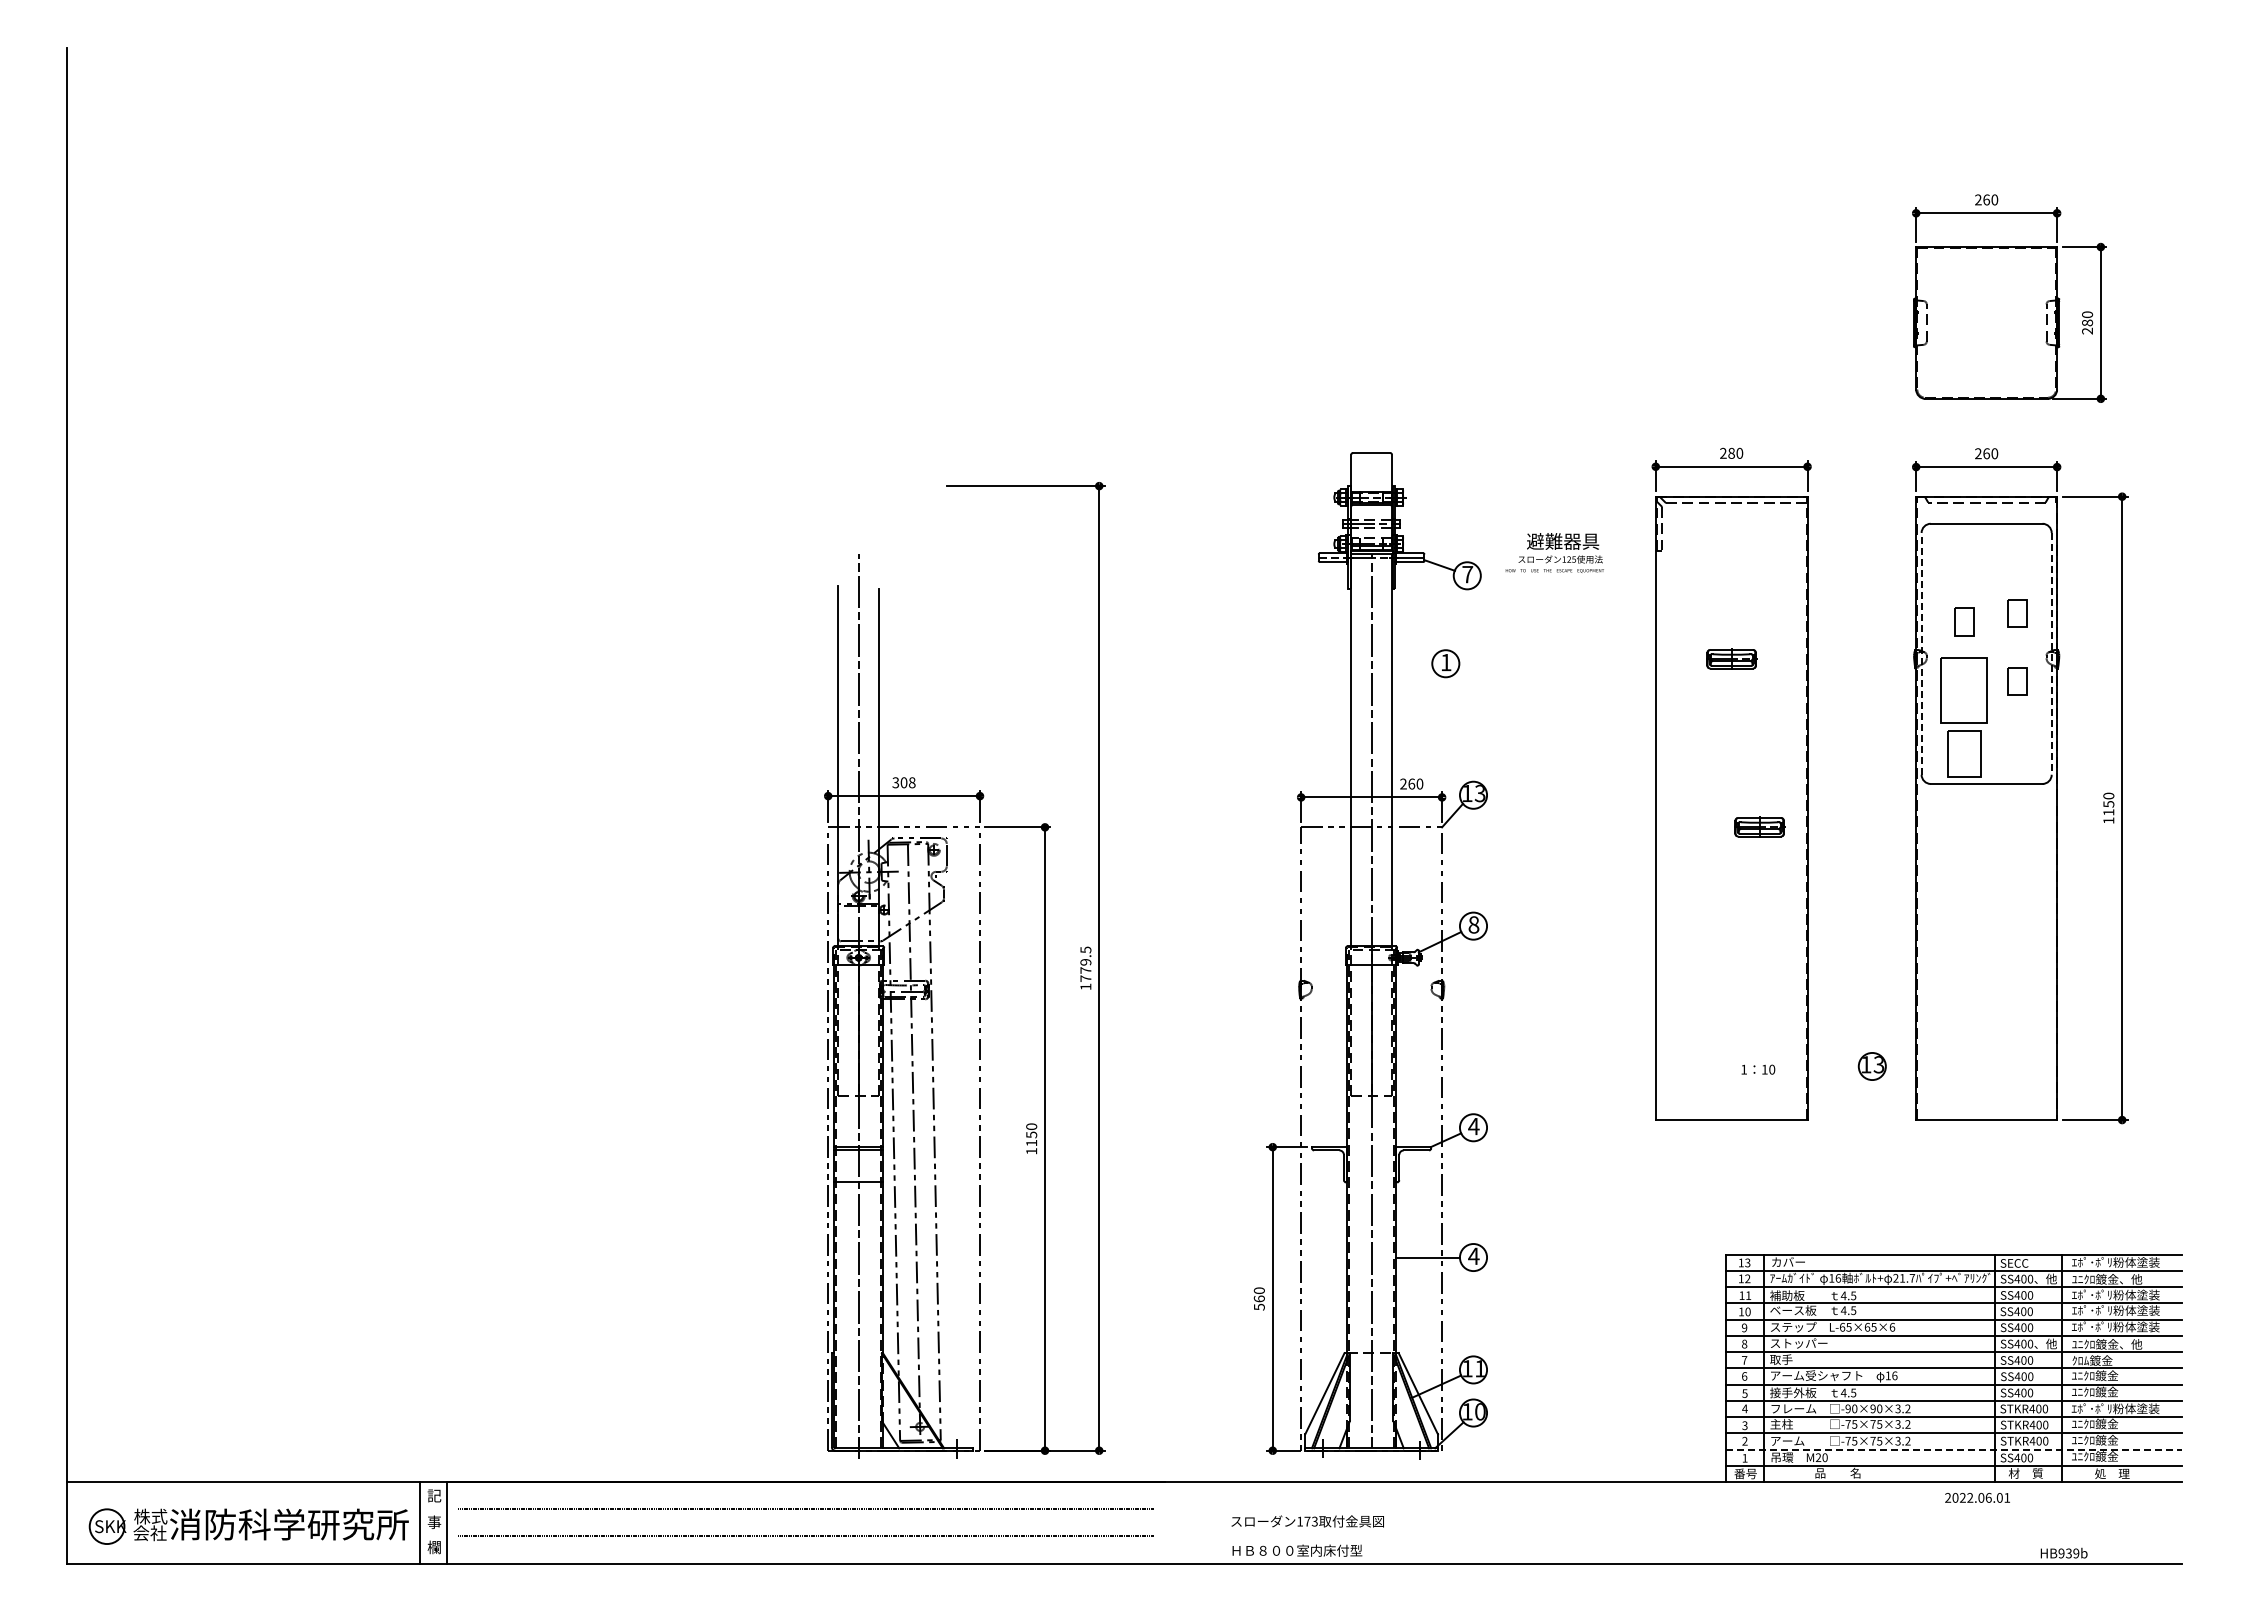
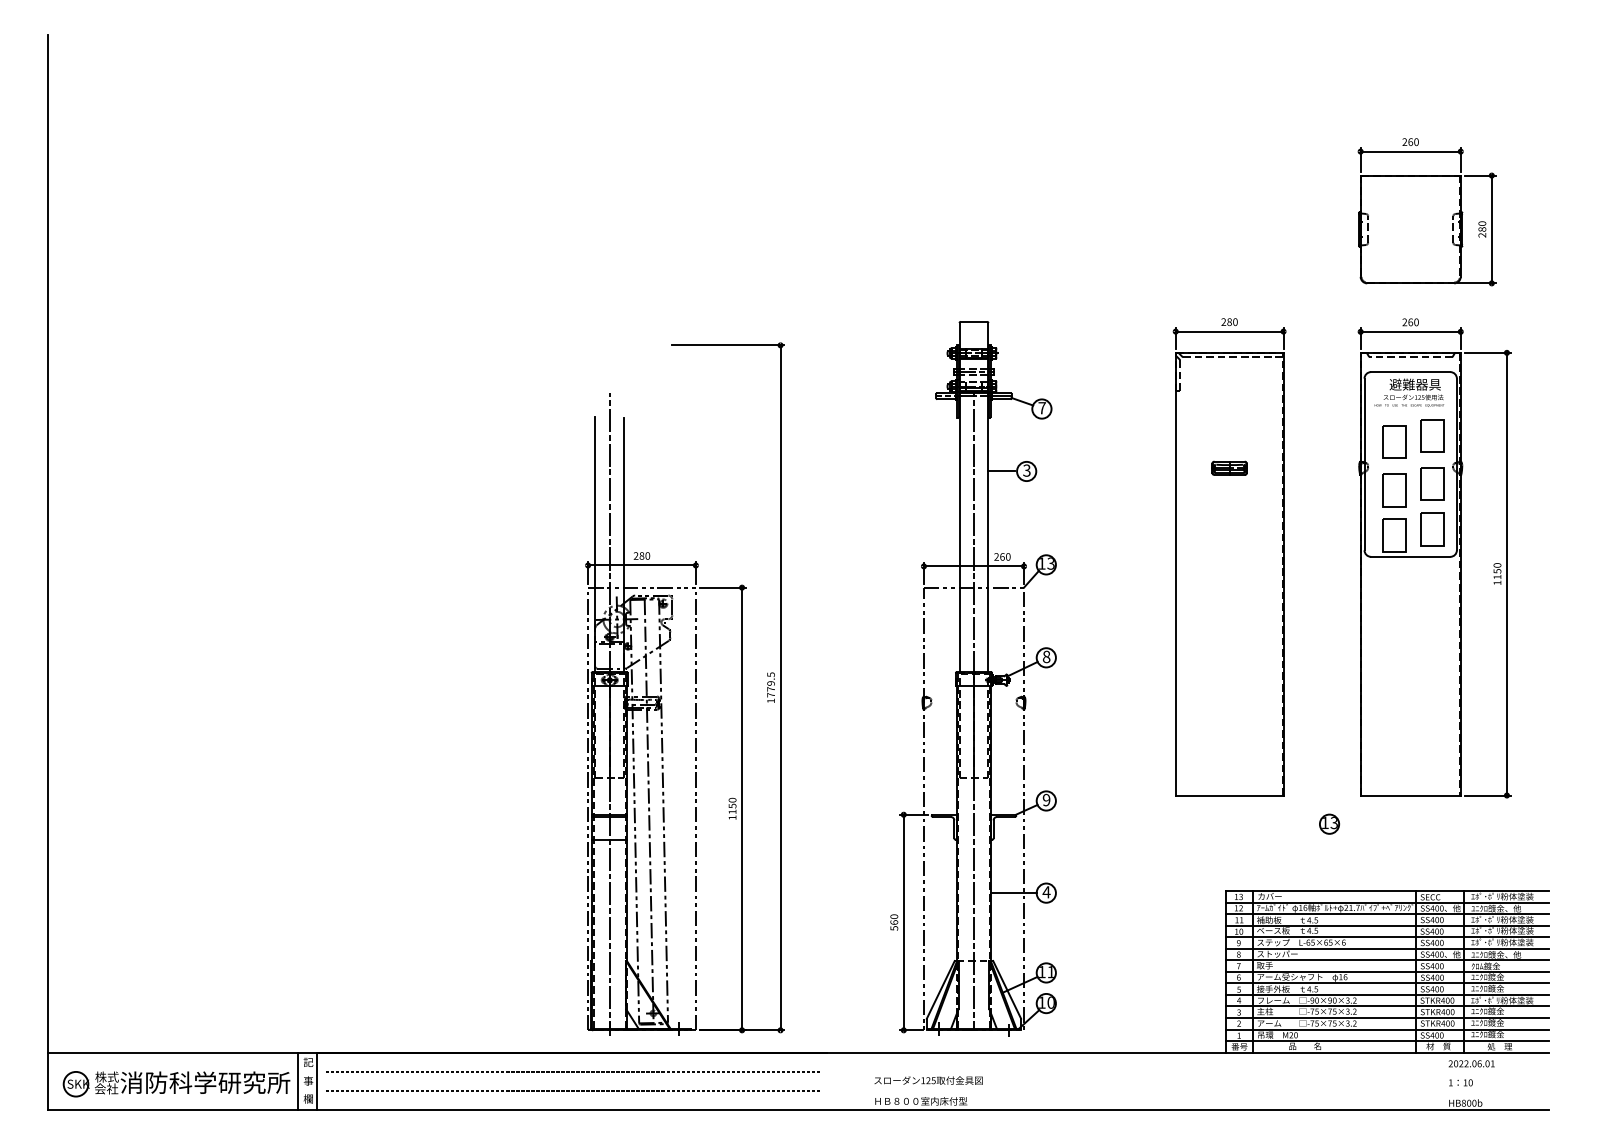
text: (1554, 552) -> (1409, 392), moved
part: (2017, 613) -> (1432, 435), size x1.67
part: (1964, 621) -> (1394, 441), size x1.67
line: (1921, 653) -> (1364, 464), dashed -> solid
line: (2051, 653) -> (1456, 464), dashed -> solid
text: (1445, 662) -> (1026, 470), 1 -> 3
line: (1409, 663) -> (1000, 471), added
part: (2017, 681) -> (1432, 484), size x1.67
part: (1964, 690) -> (1394, 490), size x0.71
part: (2017, 744) -> (1432, 528), added
text: (903, 782) -> (641, 555), 308 -> 280
part: (1759, 826) -> (1249, 587), removed
part: (1871, 1066) -> (1328, 824), moved
text: (1758, 1069) -> (1461, 1082), moved
text: (1473, 1126) -> (1046, 800), 4 -> 9
line: (1953, 1449) -> (1387, 1029), dashed -> solid
text: (1977, 1497) -> (1471, 1063), moved
text: (1310, 1521) -> (930, 1080), 173 -> 125
text: (2068, 1553) -> (1468, 1103), HB939b -> HB800b

